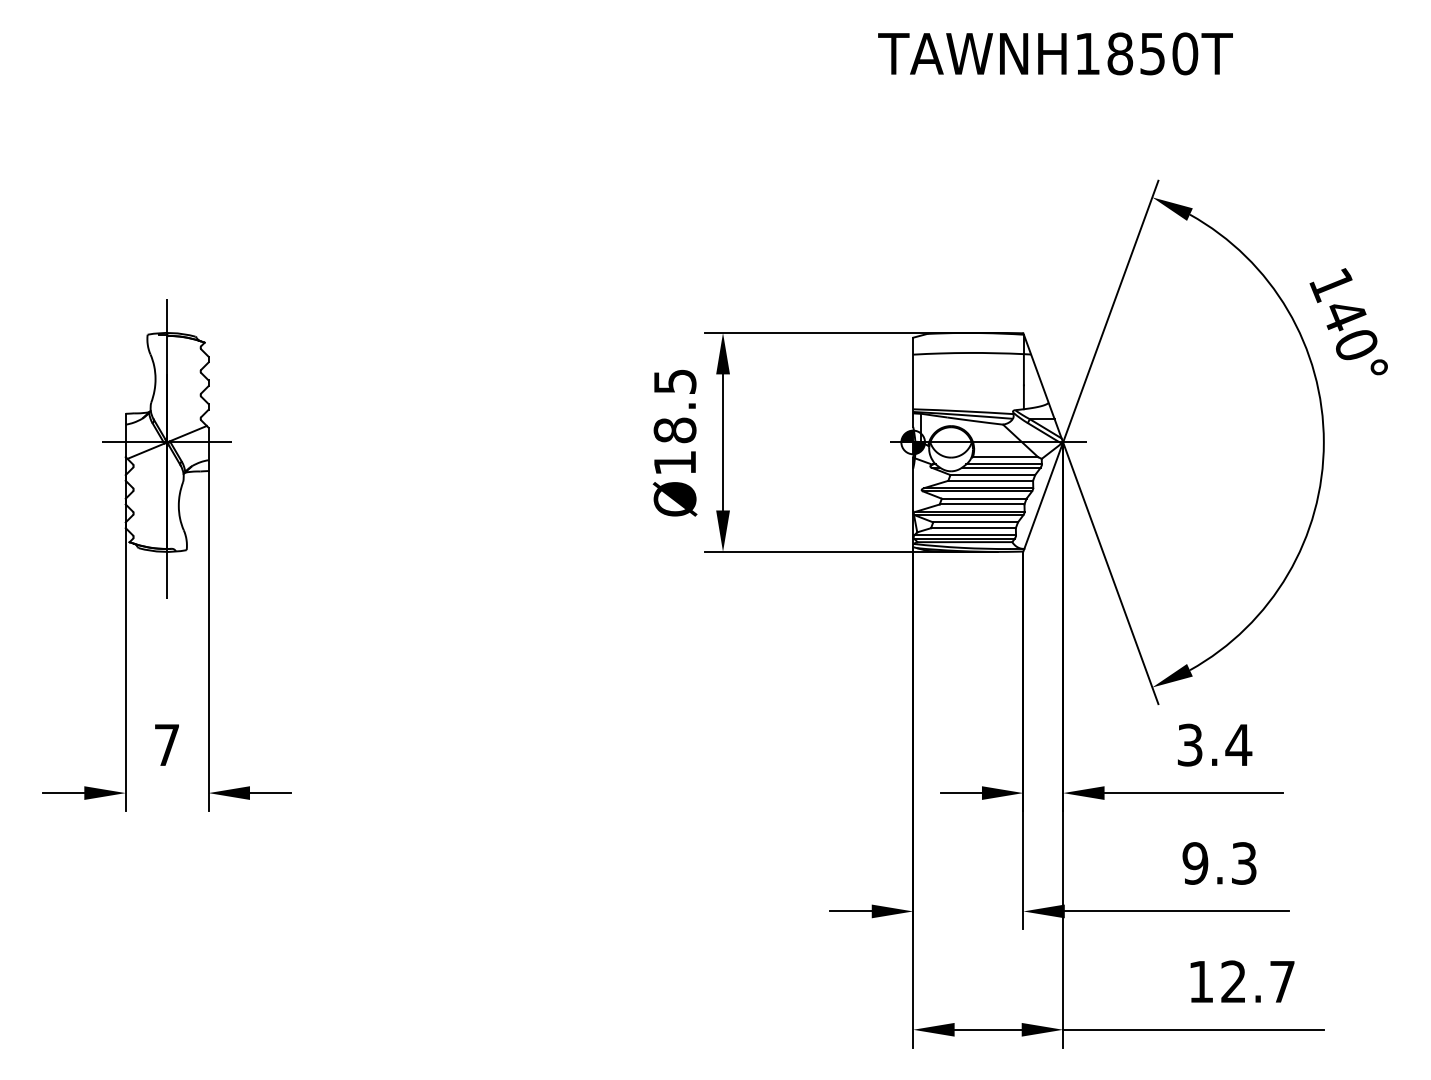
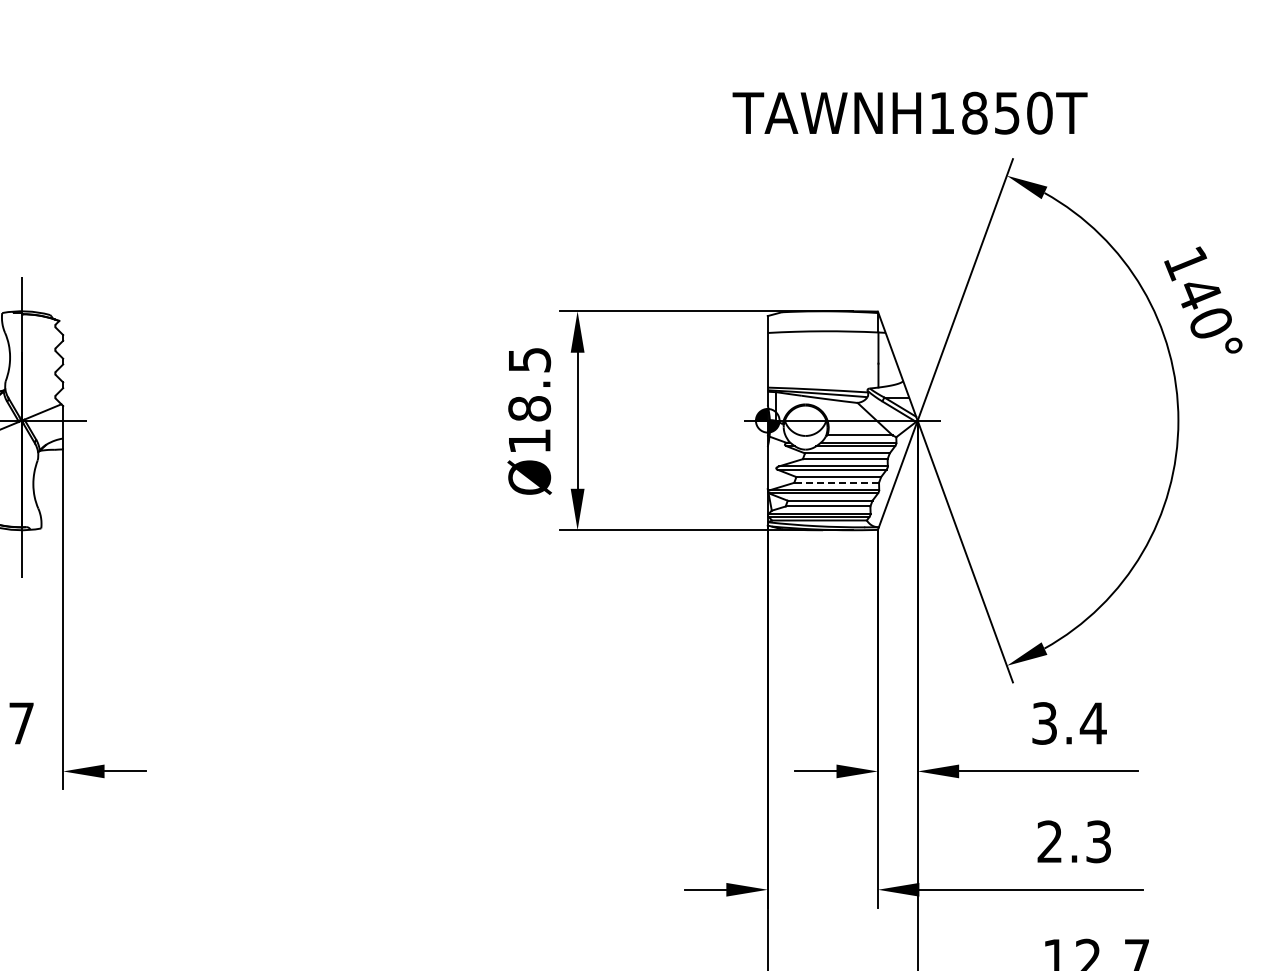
text: (1055, 53) -> (910, 112), moved
line: (981, 504) -> (836, 482), solid -> dashed
text: (1195, 863) -> (1050, 841), 9.3 -> 2.3

